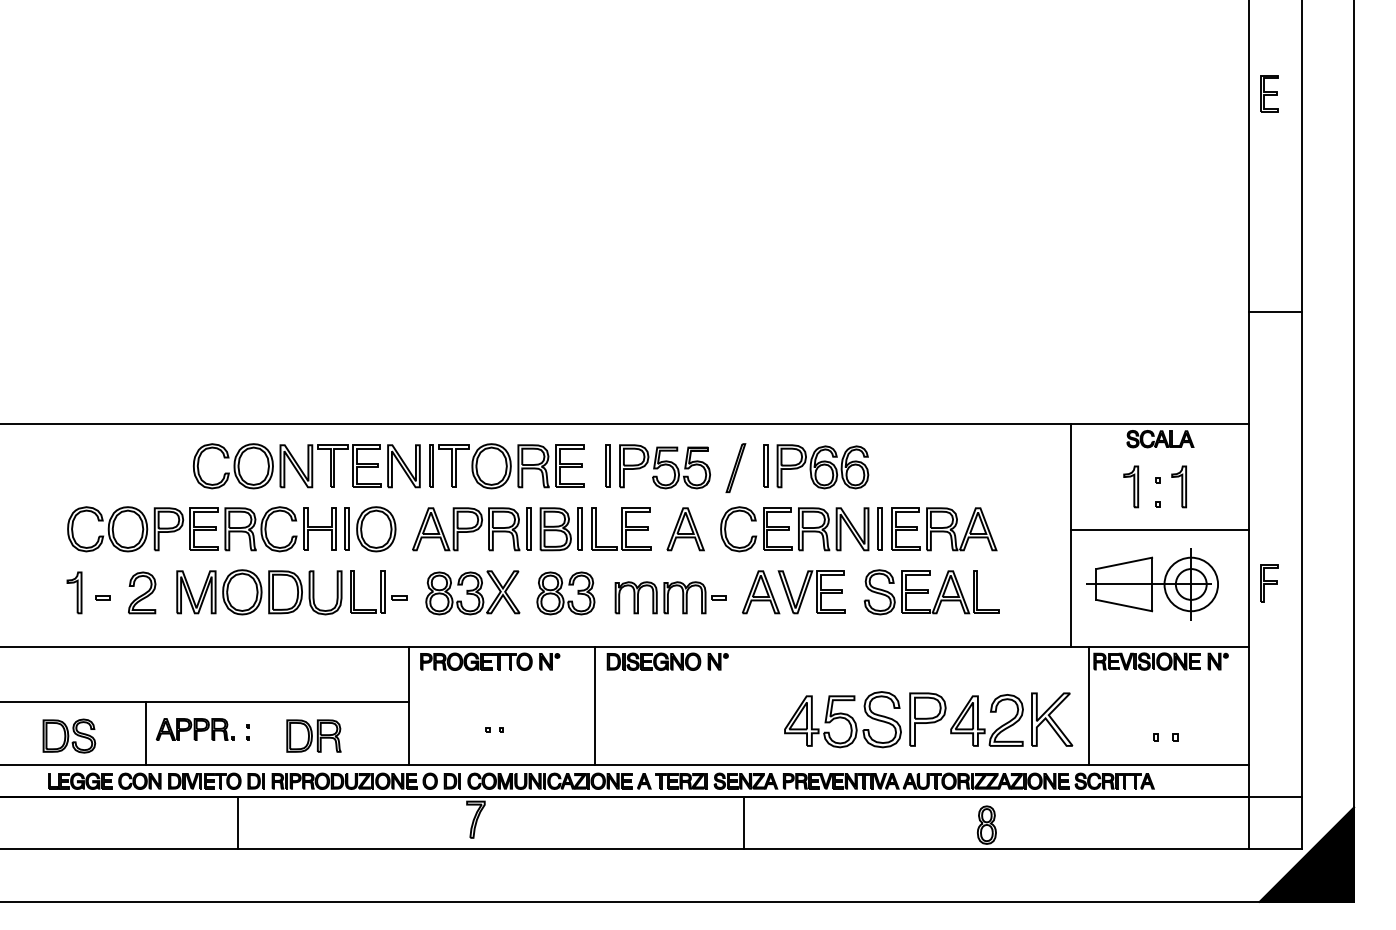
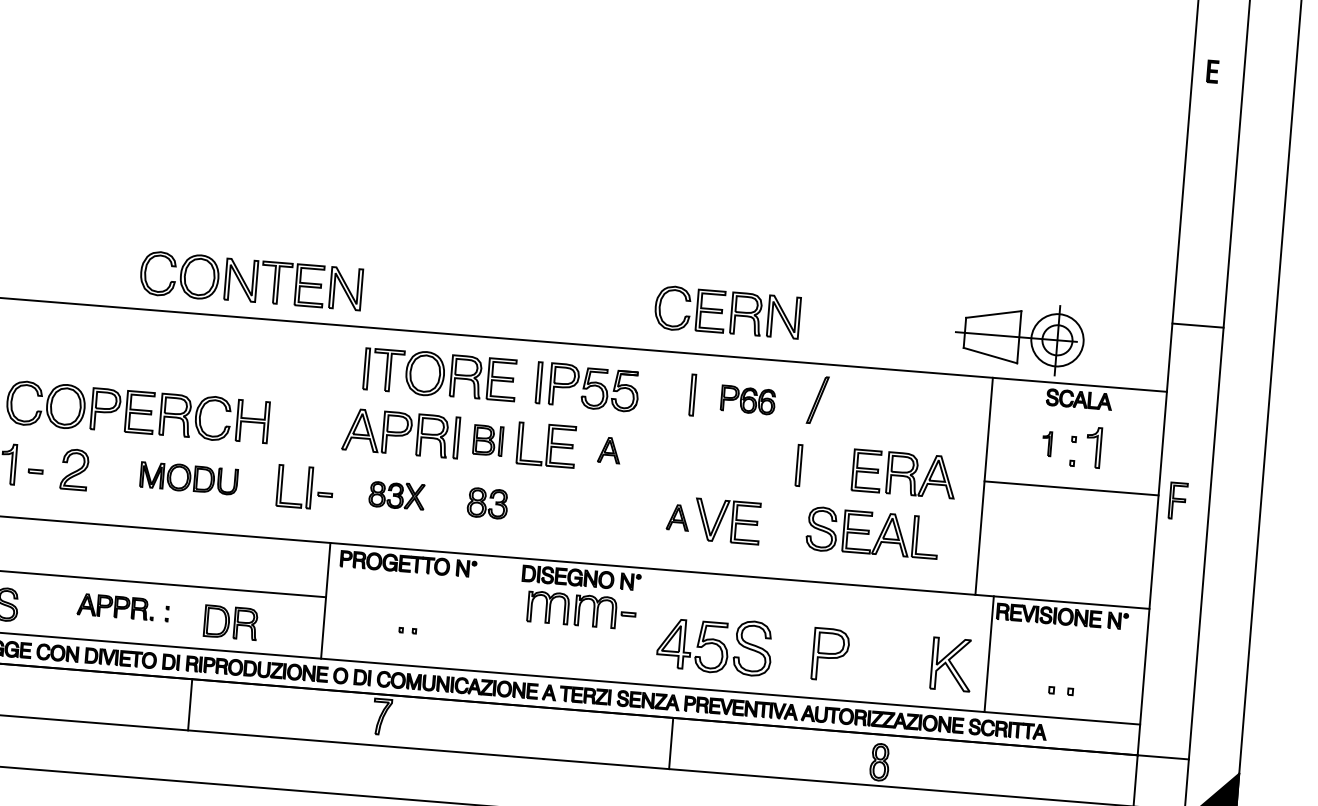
part: (1269, 93) -> (1212, 71), size x0.6
line: (1275, 311) -> (1198, 325), moved
part: (306, 466) -> (251, 281), moved
part: (822, 466) -> (747, 399), size x0.6
part: (735, 468) -> (817, 400), moved
part: (1131, 486) -> (1047, 443), size x0.6
part: (370, 529) -> (302, 425), removed
part: (560, 529) -> (487, 440), size x0.7
part: (685, 529) -> (609, 450), size x0.6
part: (794, 529) -> (727, 312), moved
part: (944, 529) -> (904, 474), moved
part: (1269, 583) -> (1178, 501), moved
part: (1152, 584) -> (1019, 337), moved
part: (259, 592) -> (189, 478), size x0.6
part: (472, 592) -> (396, 495), size x0.6
part: (761, 592) -> (678, 517), size x0.6
part: (931, 592) -> (872, 533), moved
part: (565, 593) -> (487, 503), size x0.7
part: (670, 597) -> (581, 610), moved
line: (595, 705) -> (507, 614), removed
part: (842, 719) -> (714, 645), moved
part: (978, 720) -> (879, 659), removed
line: (146, 733) -> (67, 607), removed
line: (238, 822) -> (190, 704), moved
line: (743, 822) -> (671, 742), moved

